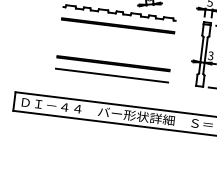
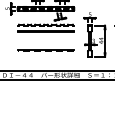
line: (112, 65) -> (45, 51), solid -> dashed
line: (111, 74) -> (45, 56), removed

